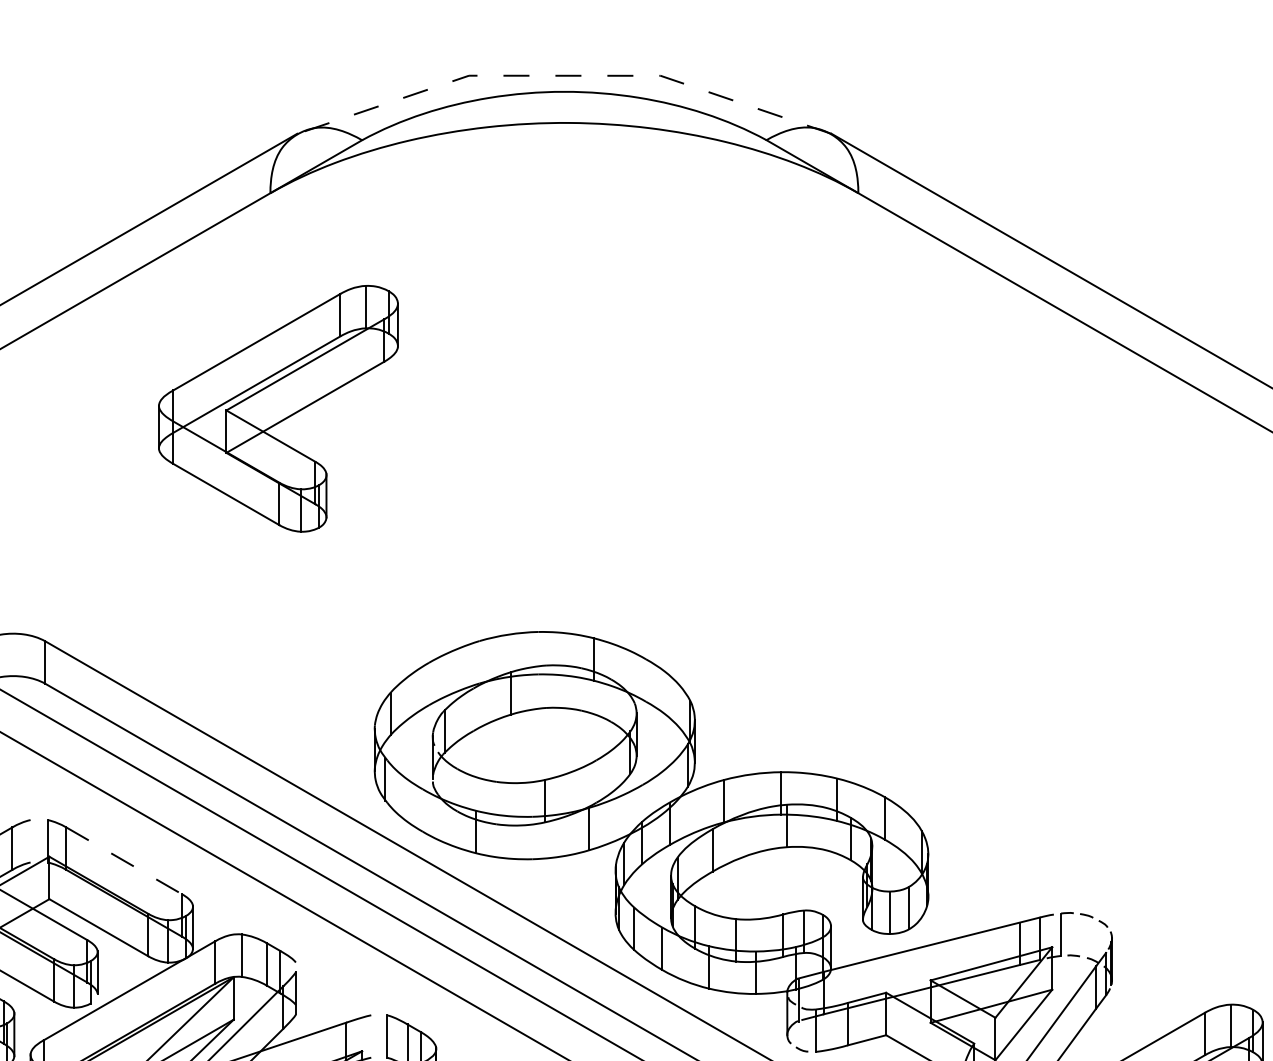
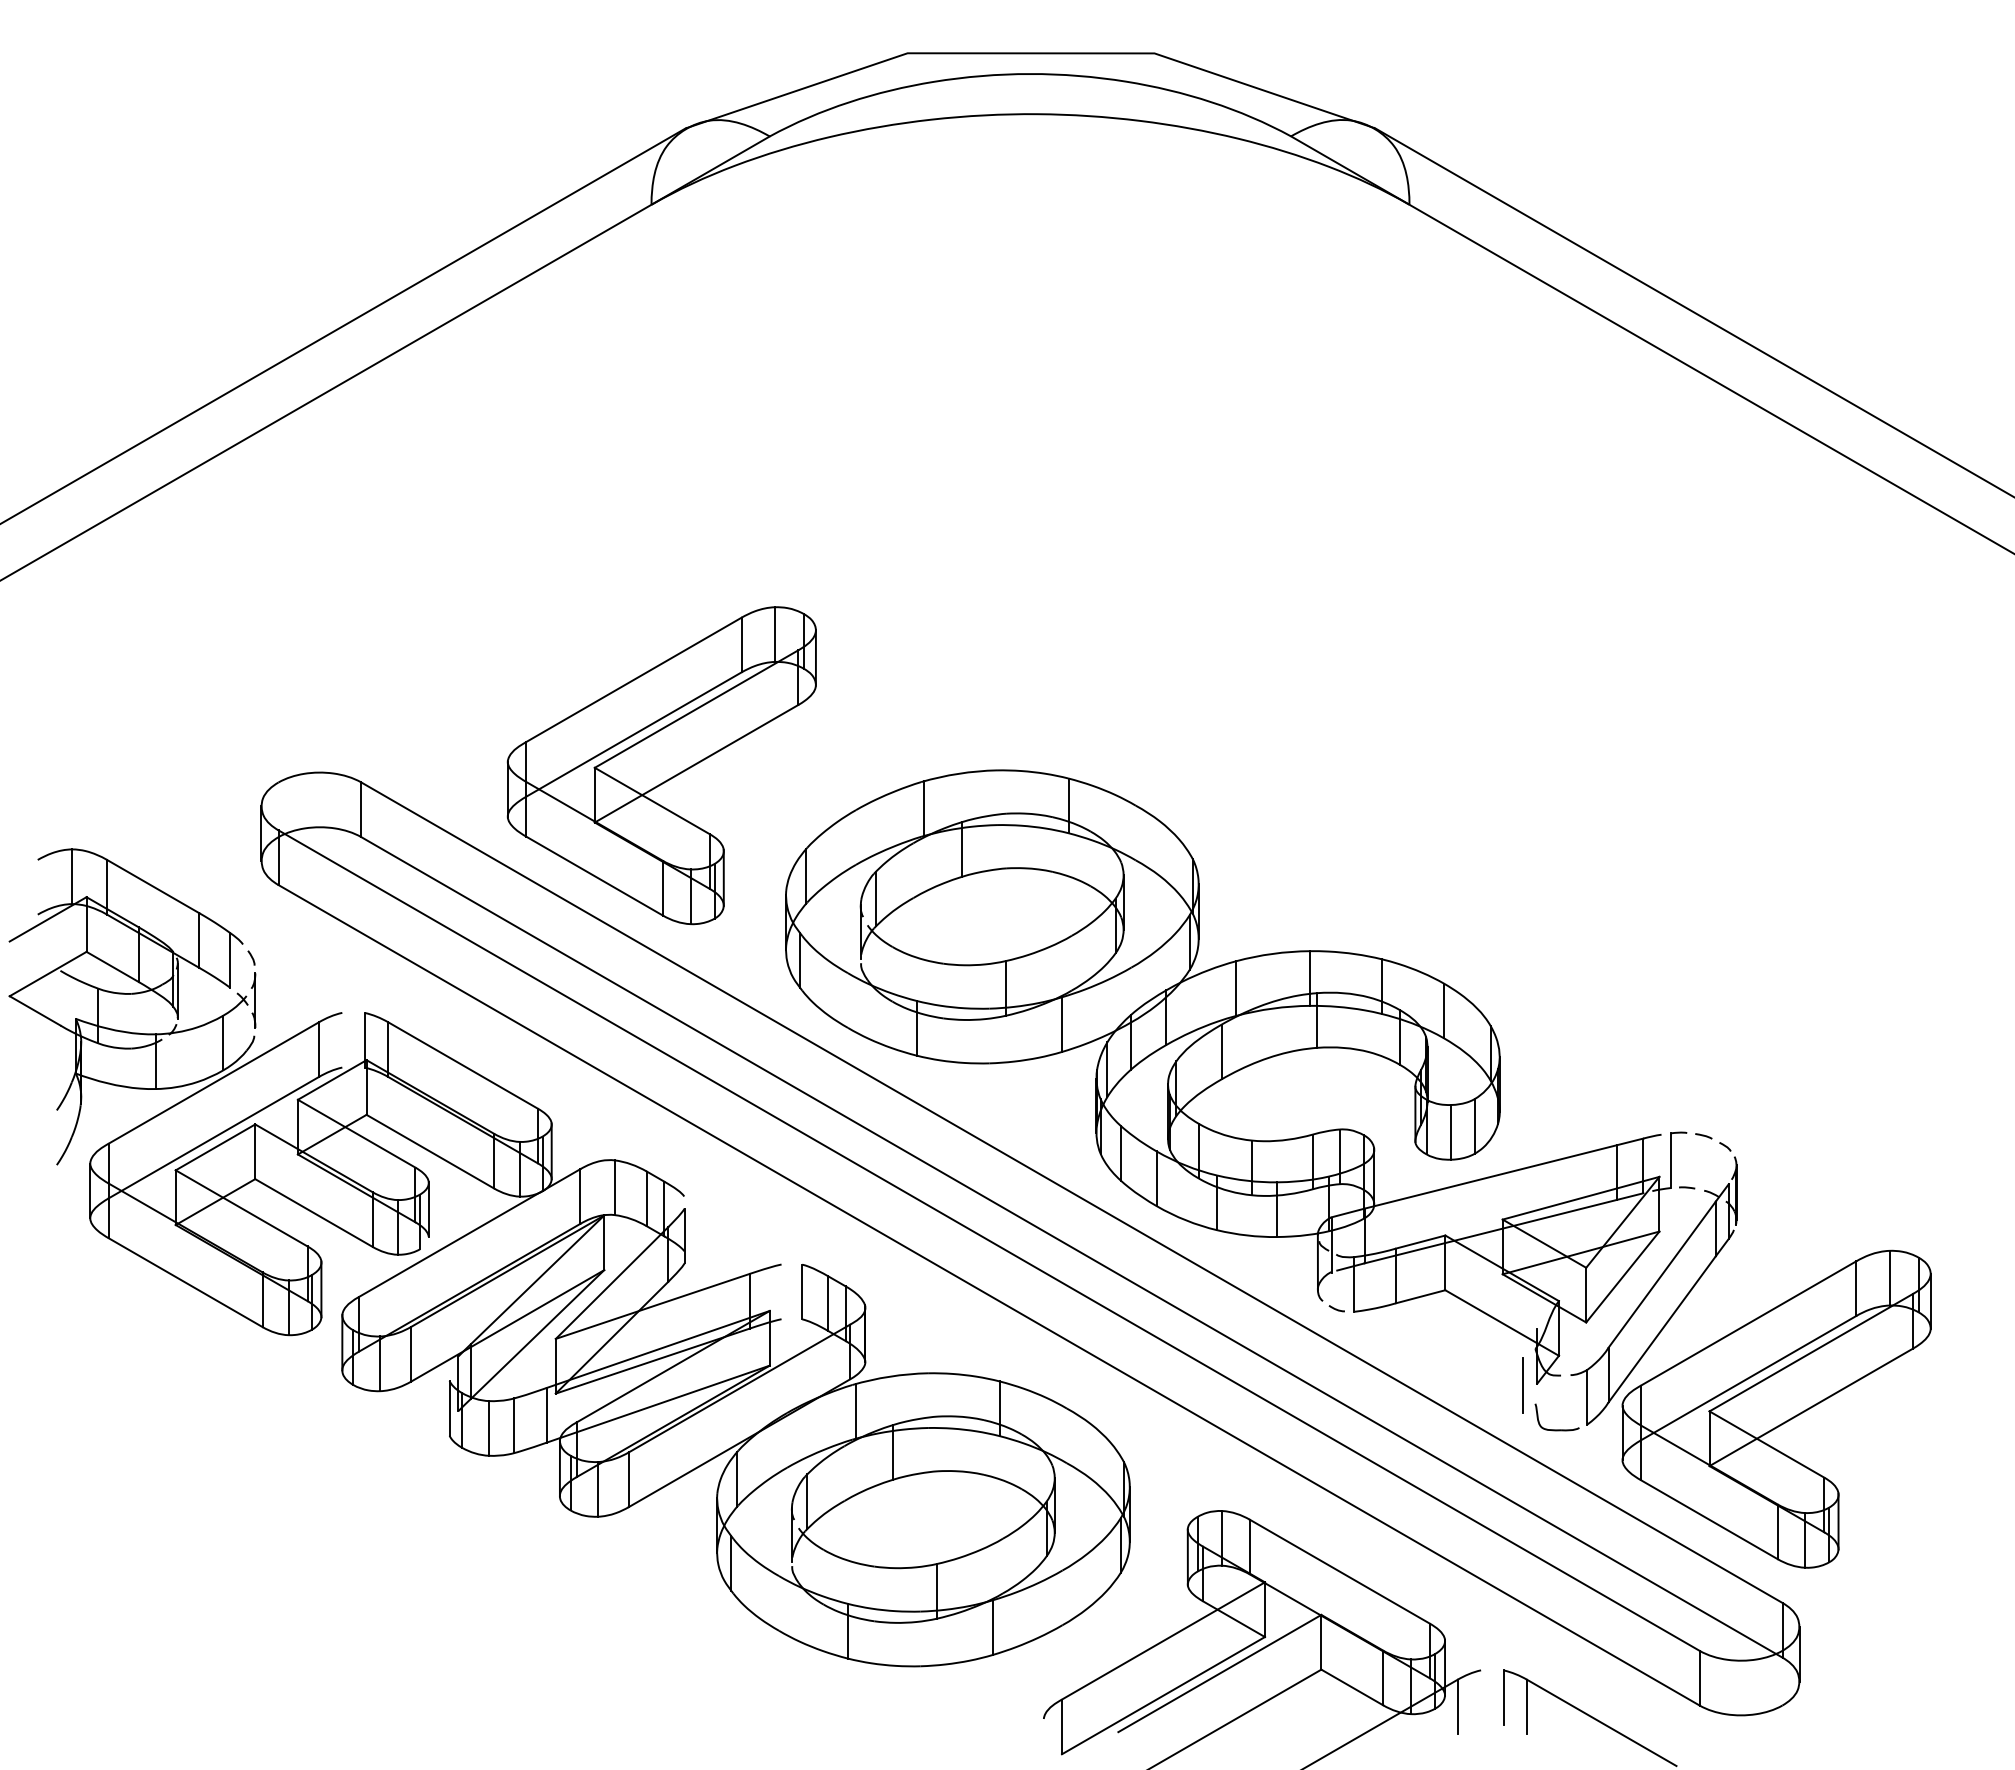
line: (563, 75) -> (1029, 53), dashed -> solid
part: (278, 408) -> (661, 765), moved
line: (482, 661) -> (924, 808), added
line: (124, 860) -> (463, 1065), dashed -> solid

